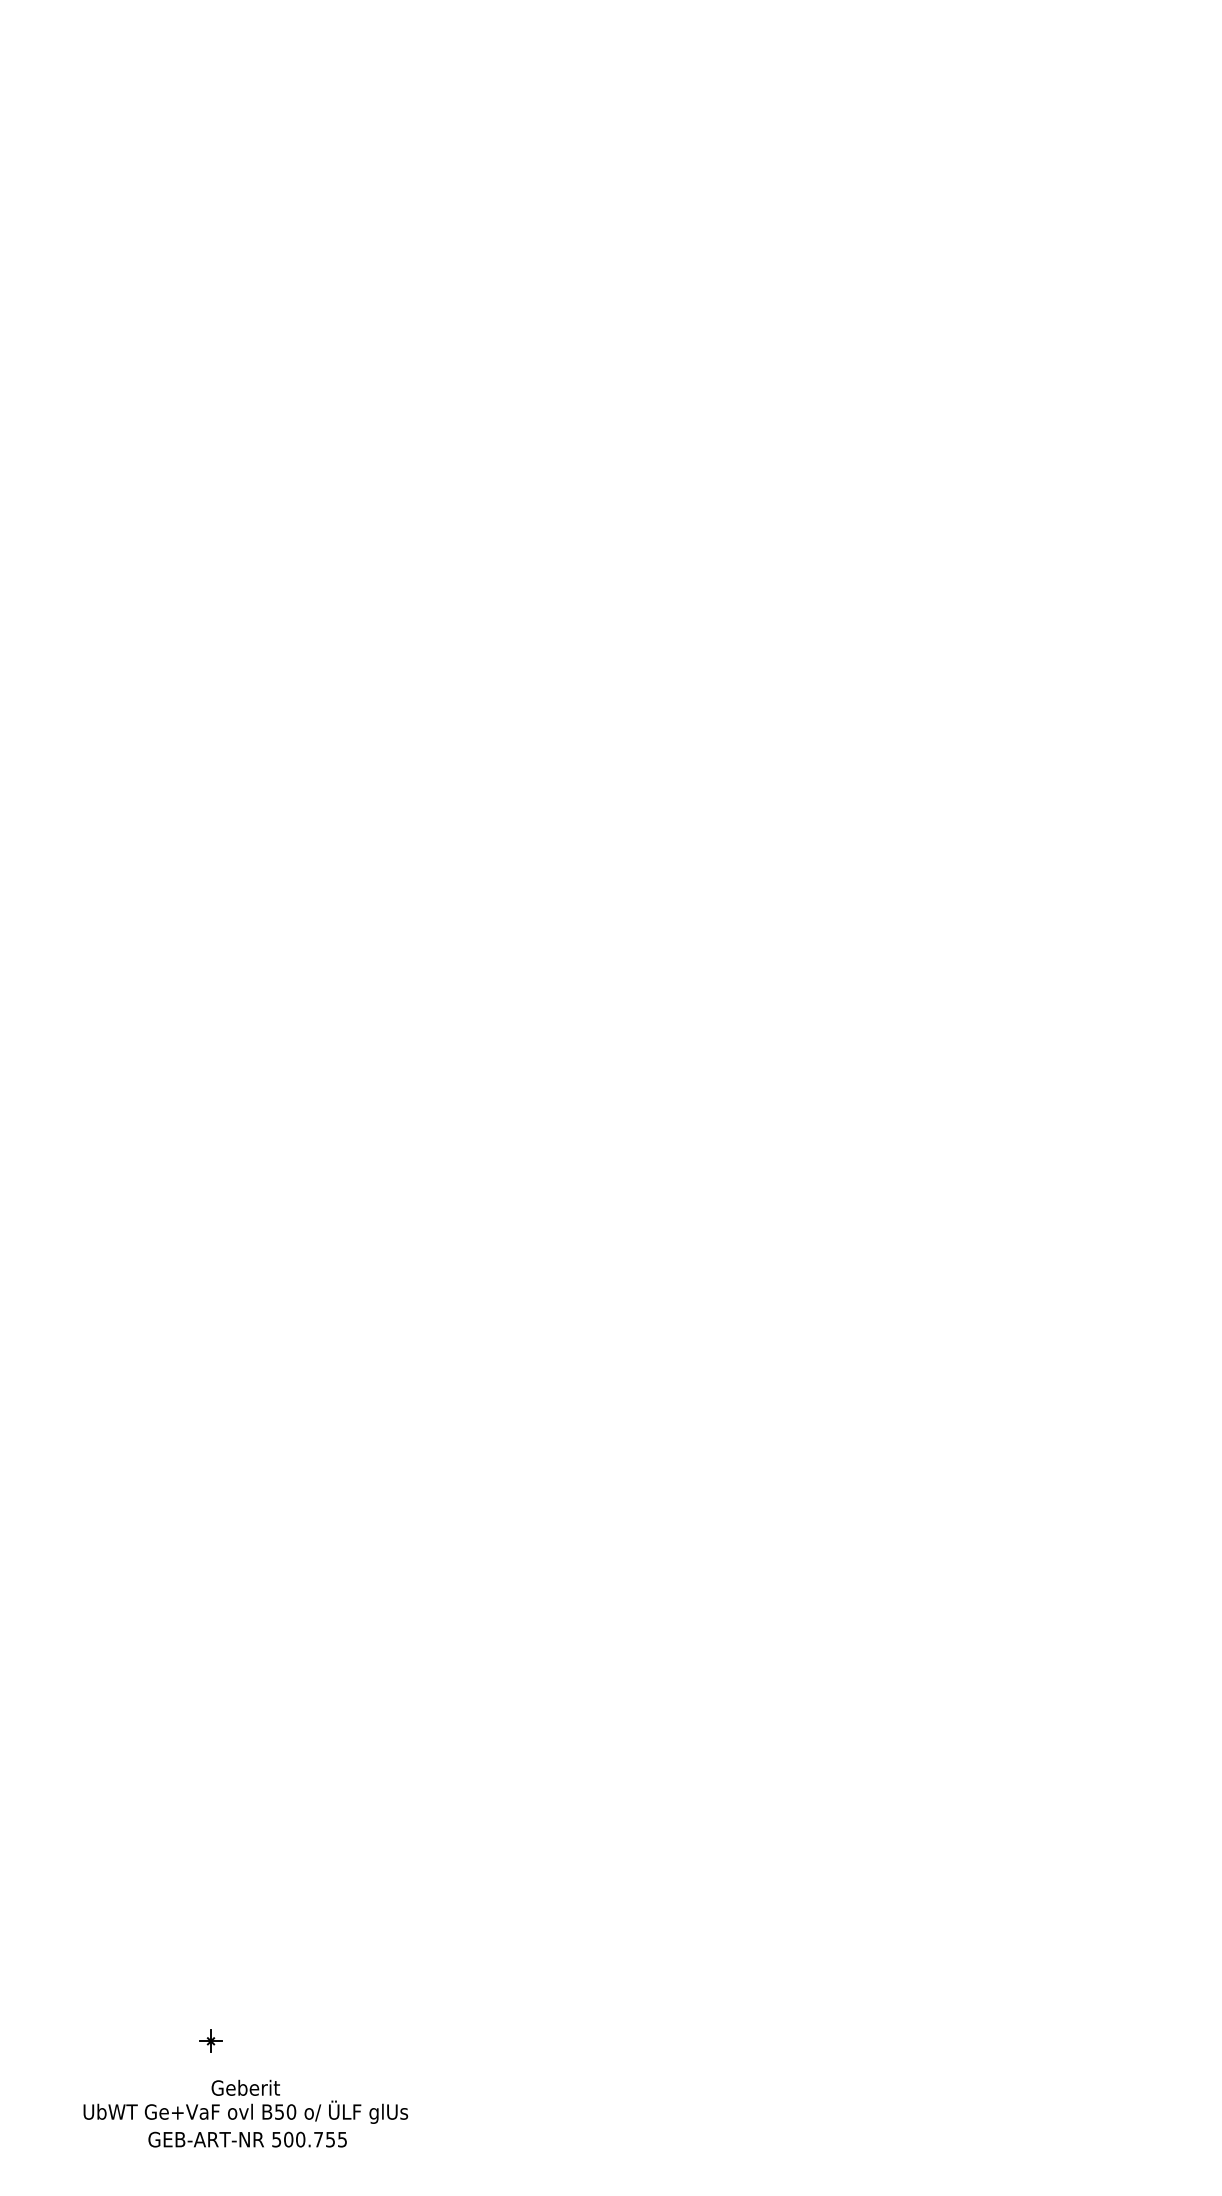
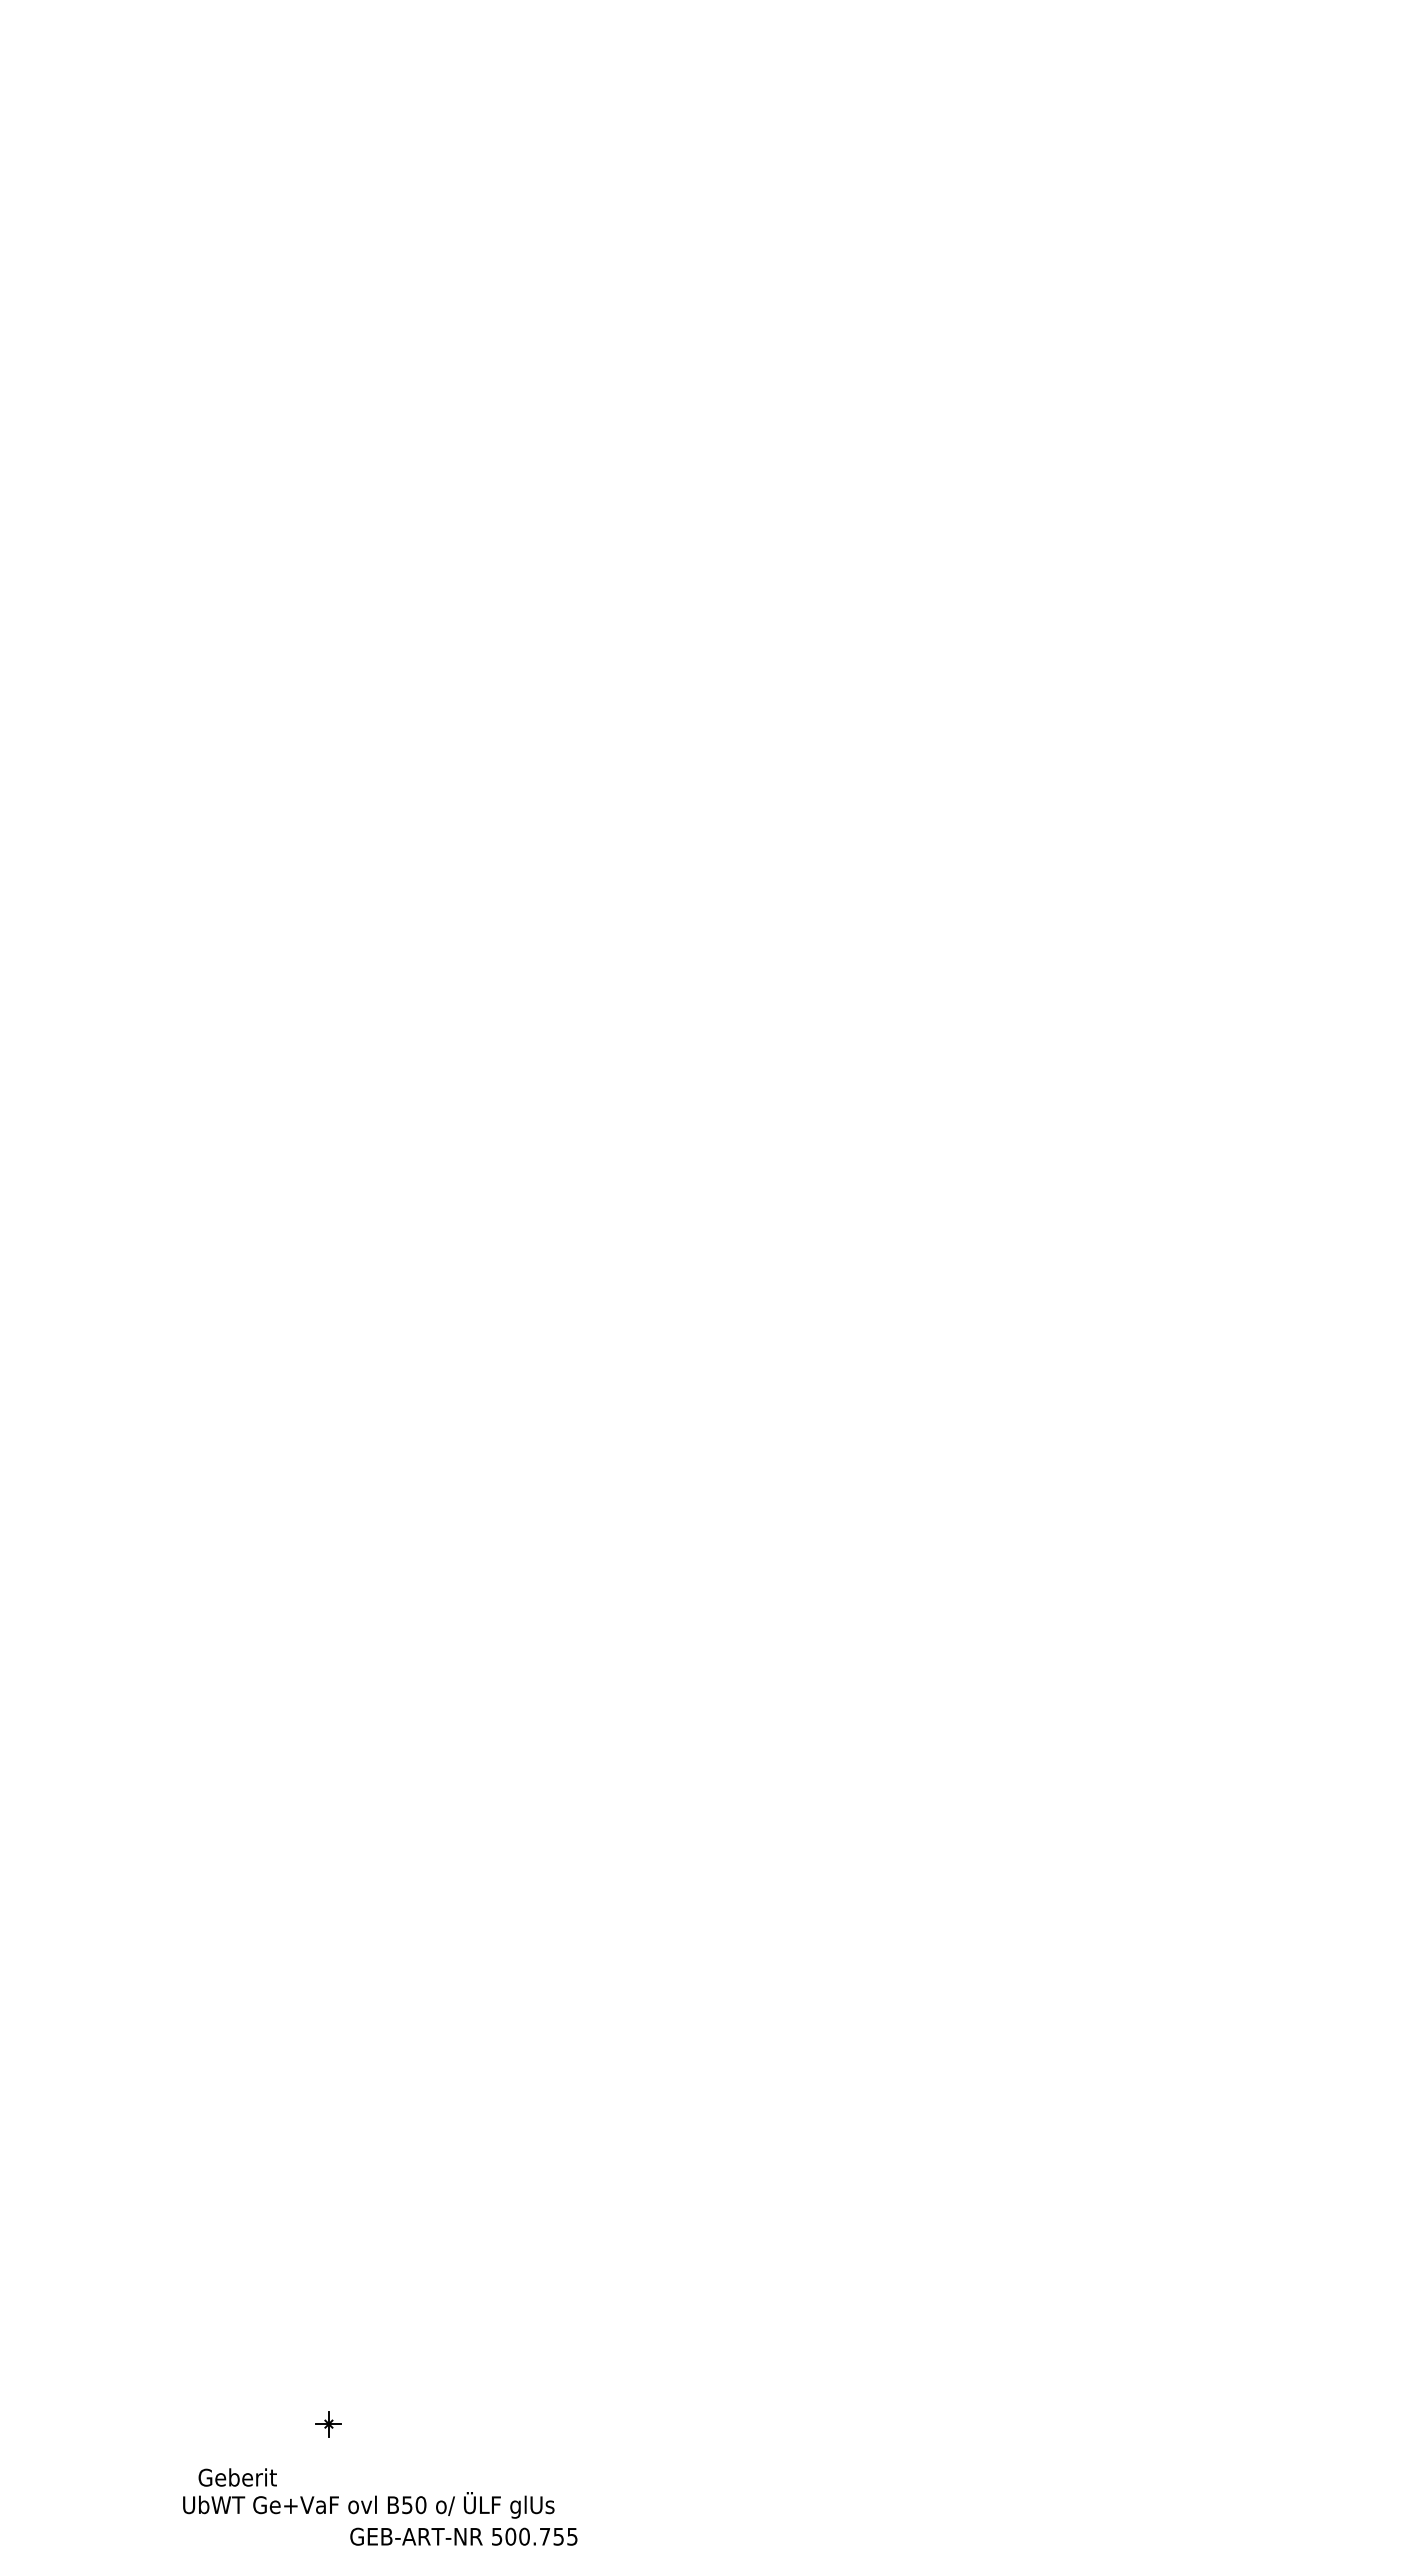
text: (245, 2087) -> (237, 2477), moved
text: (247, 2139) -> (463, 2536), moved

